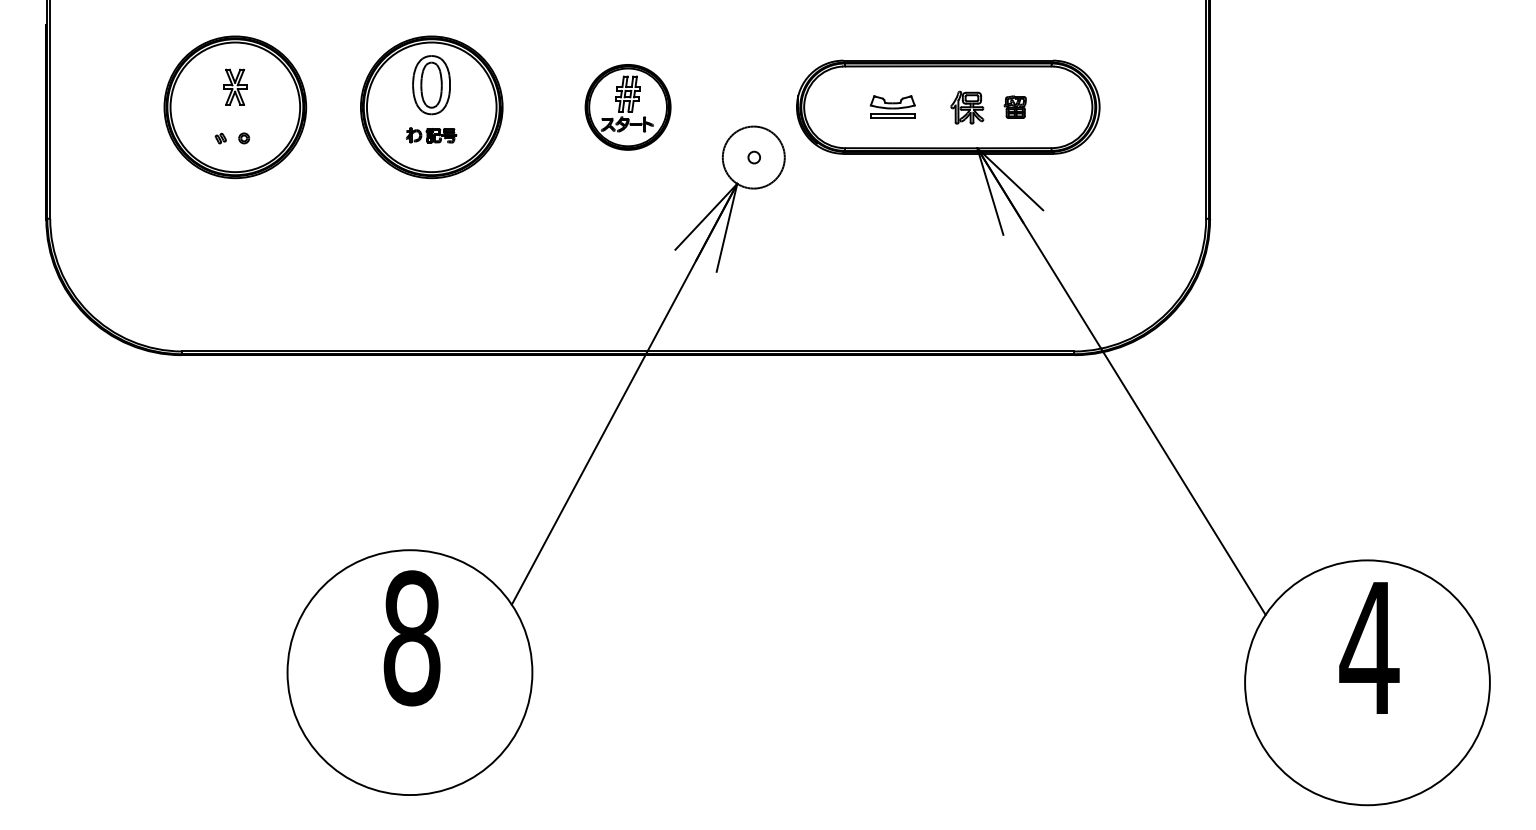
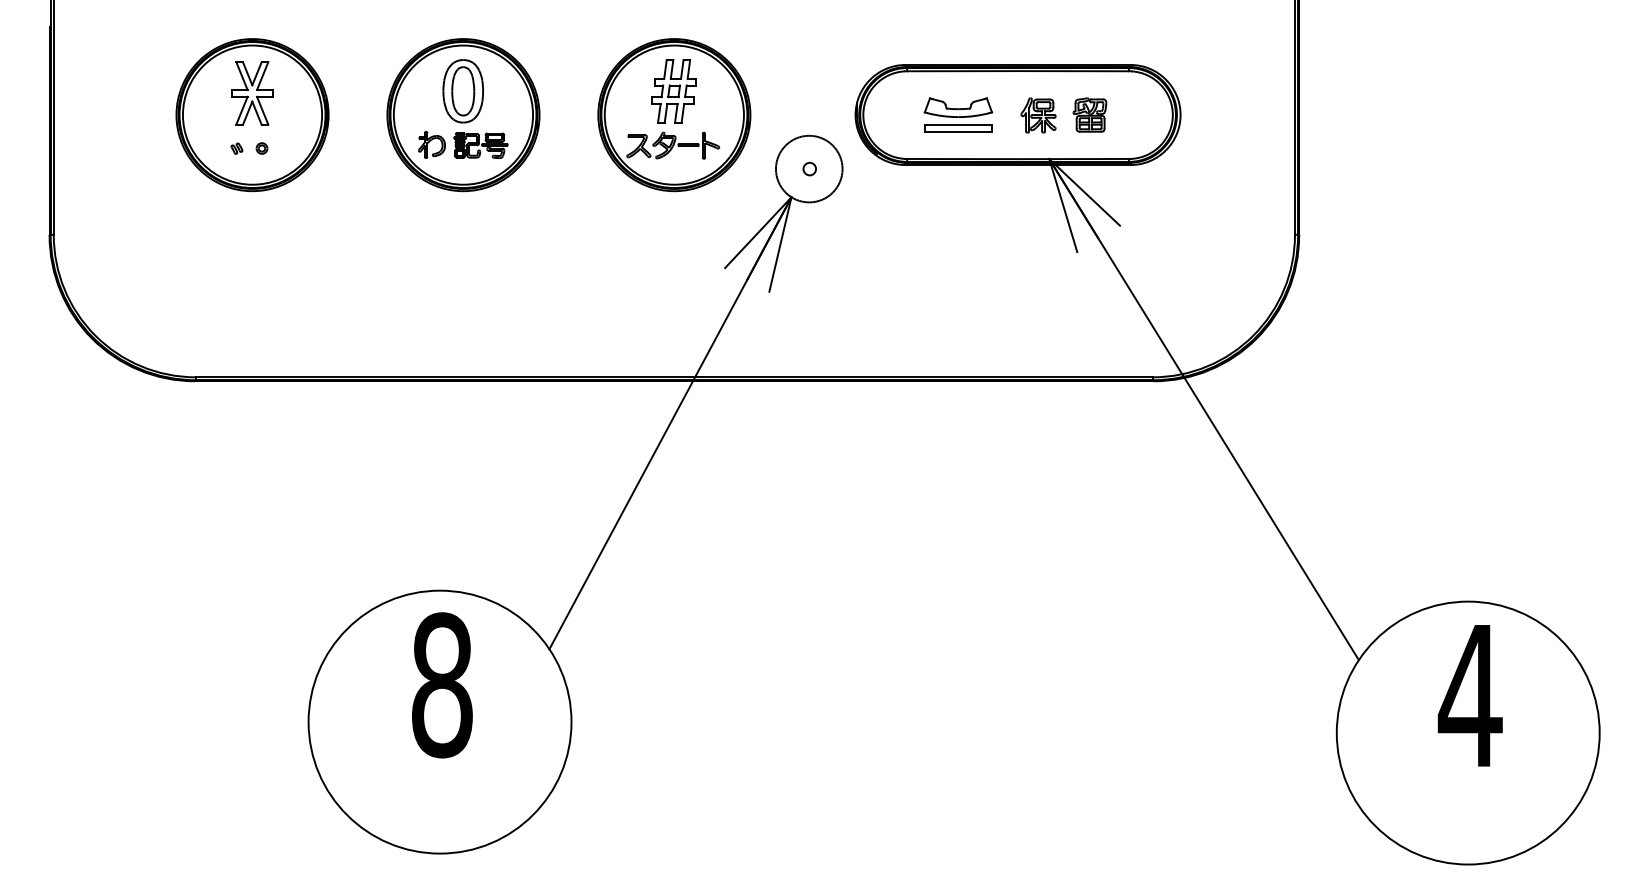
part: (234, 87) -> (251, 93), size x1.67
part: (892, 106) -> (958, 114), size x1.43
part: (1015, 106) -> (1090, 114), size x1.43
part: (627, 107) -> (673, 115), size x1.67
part: (431, 135) -> (463, 145), size x1.67

